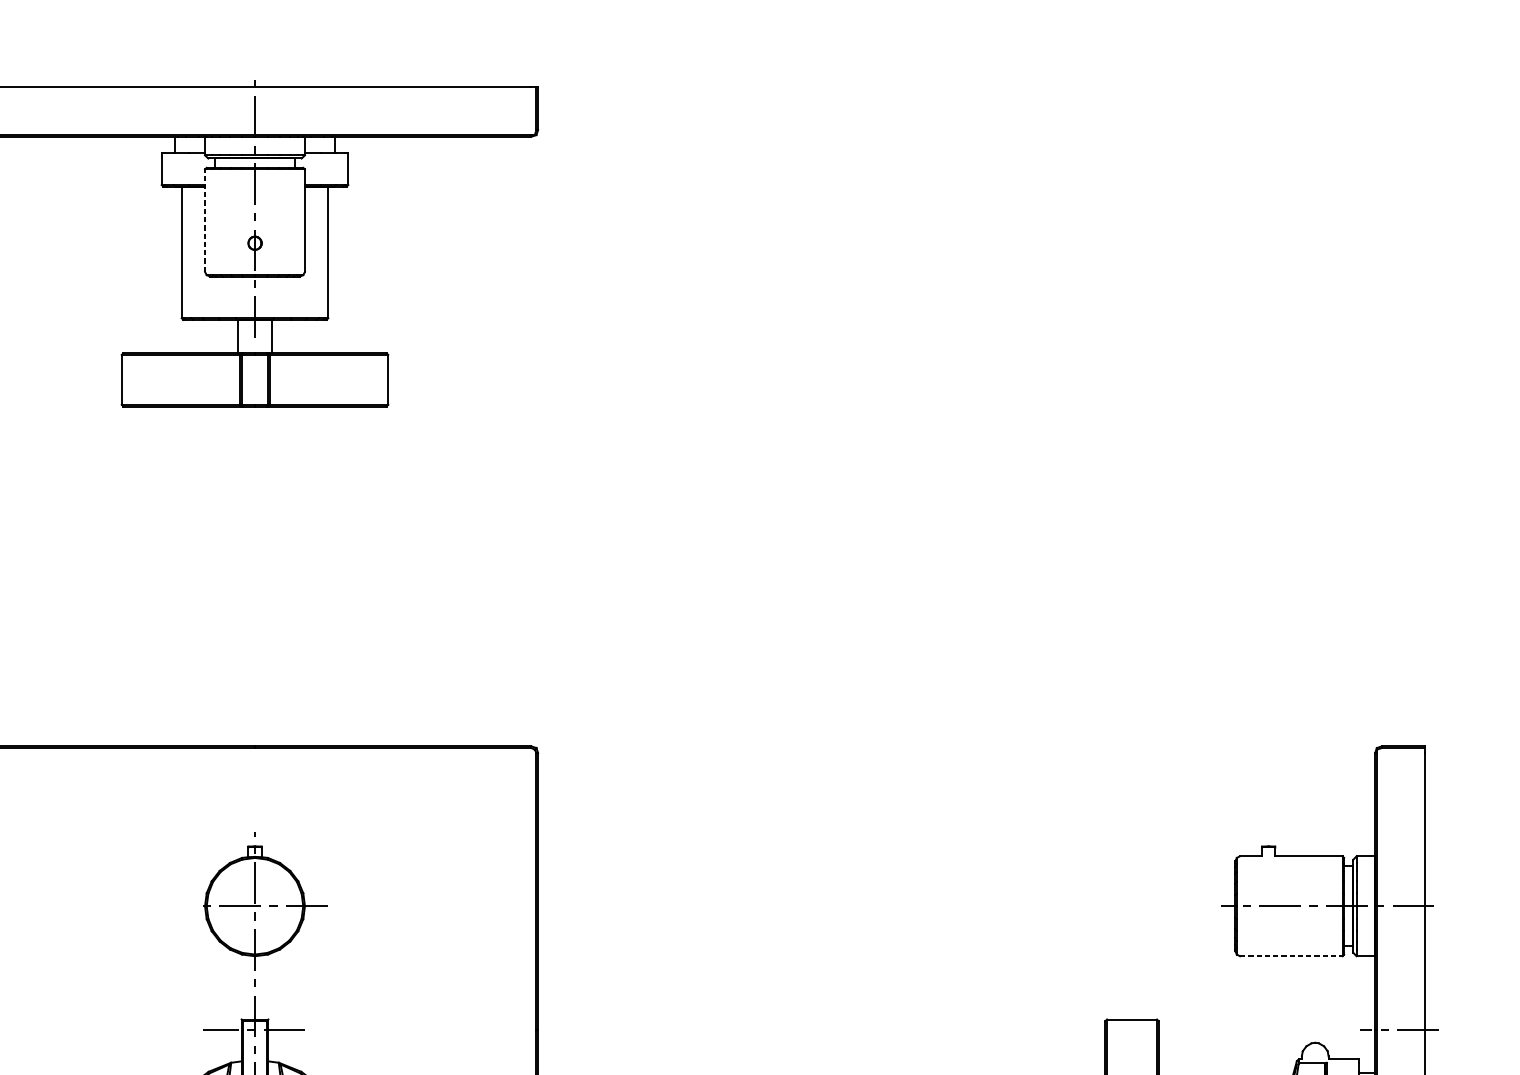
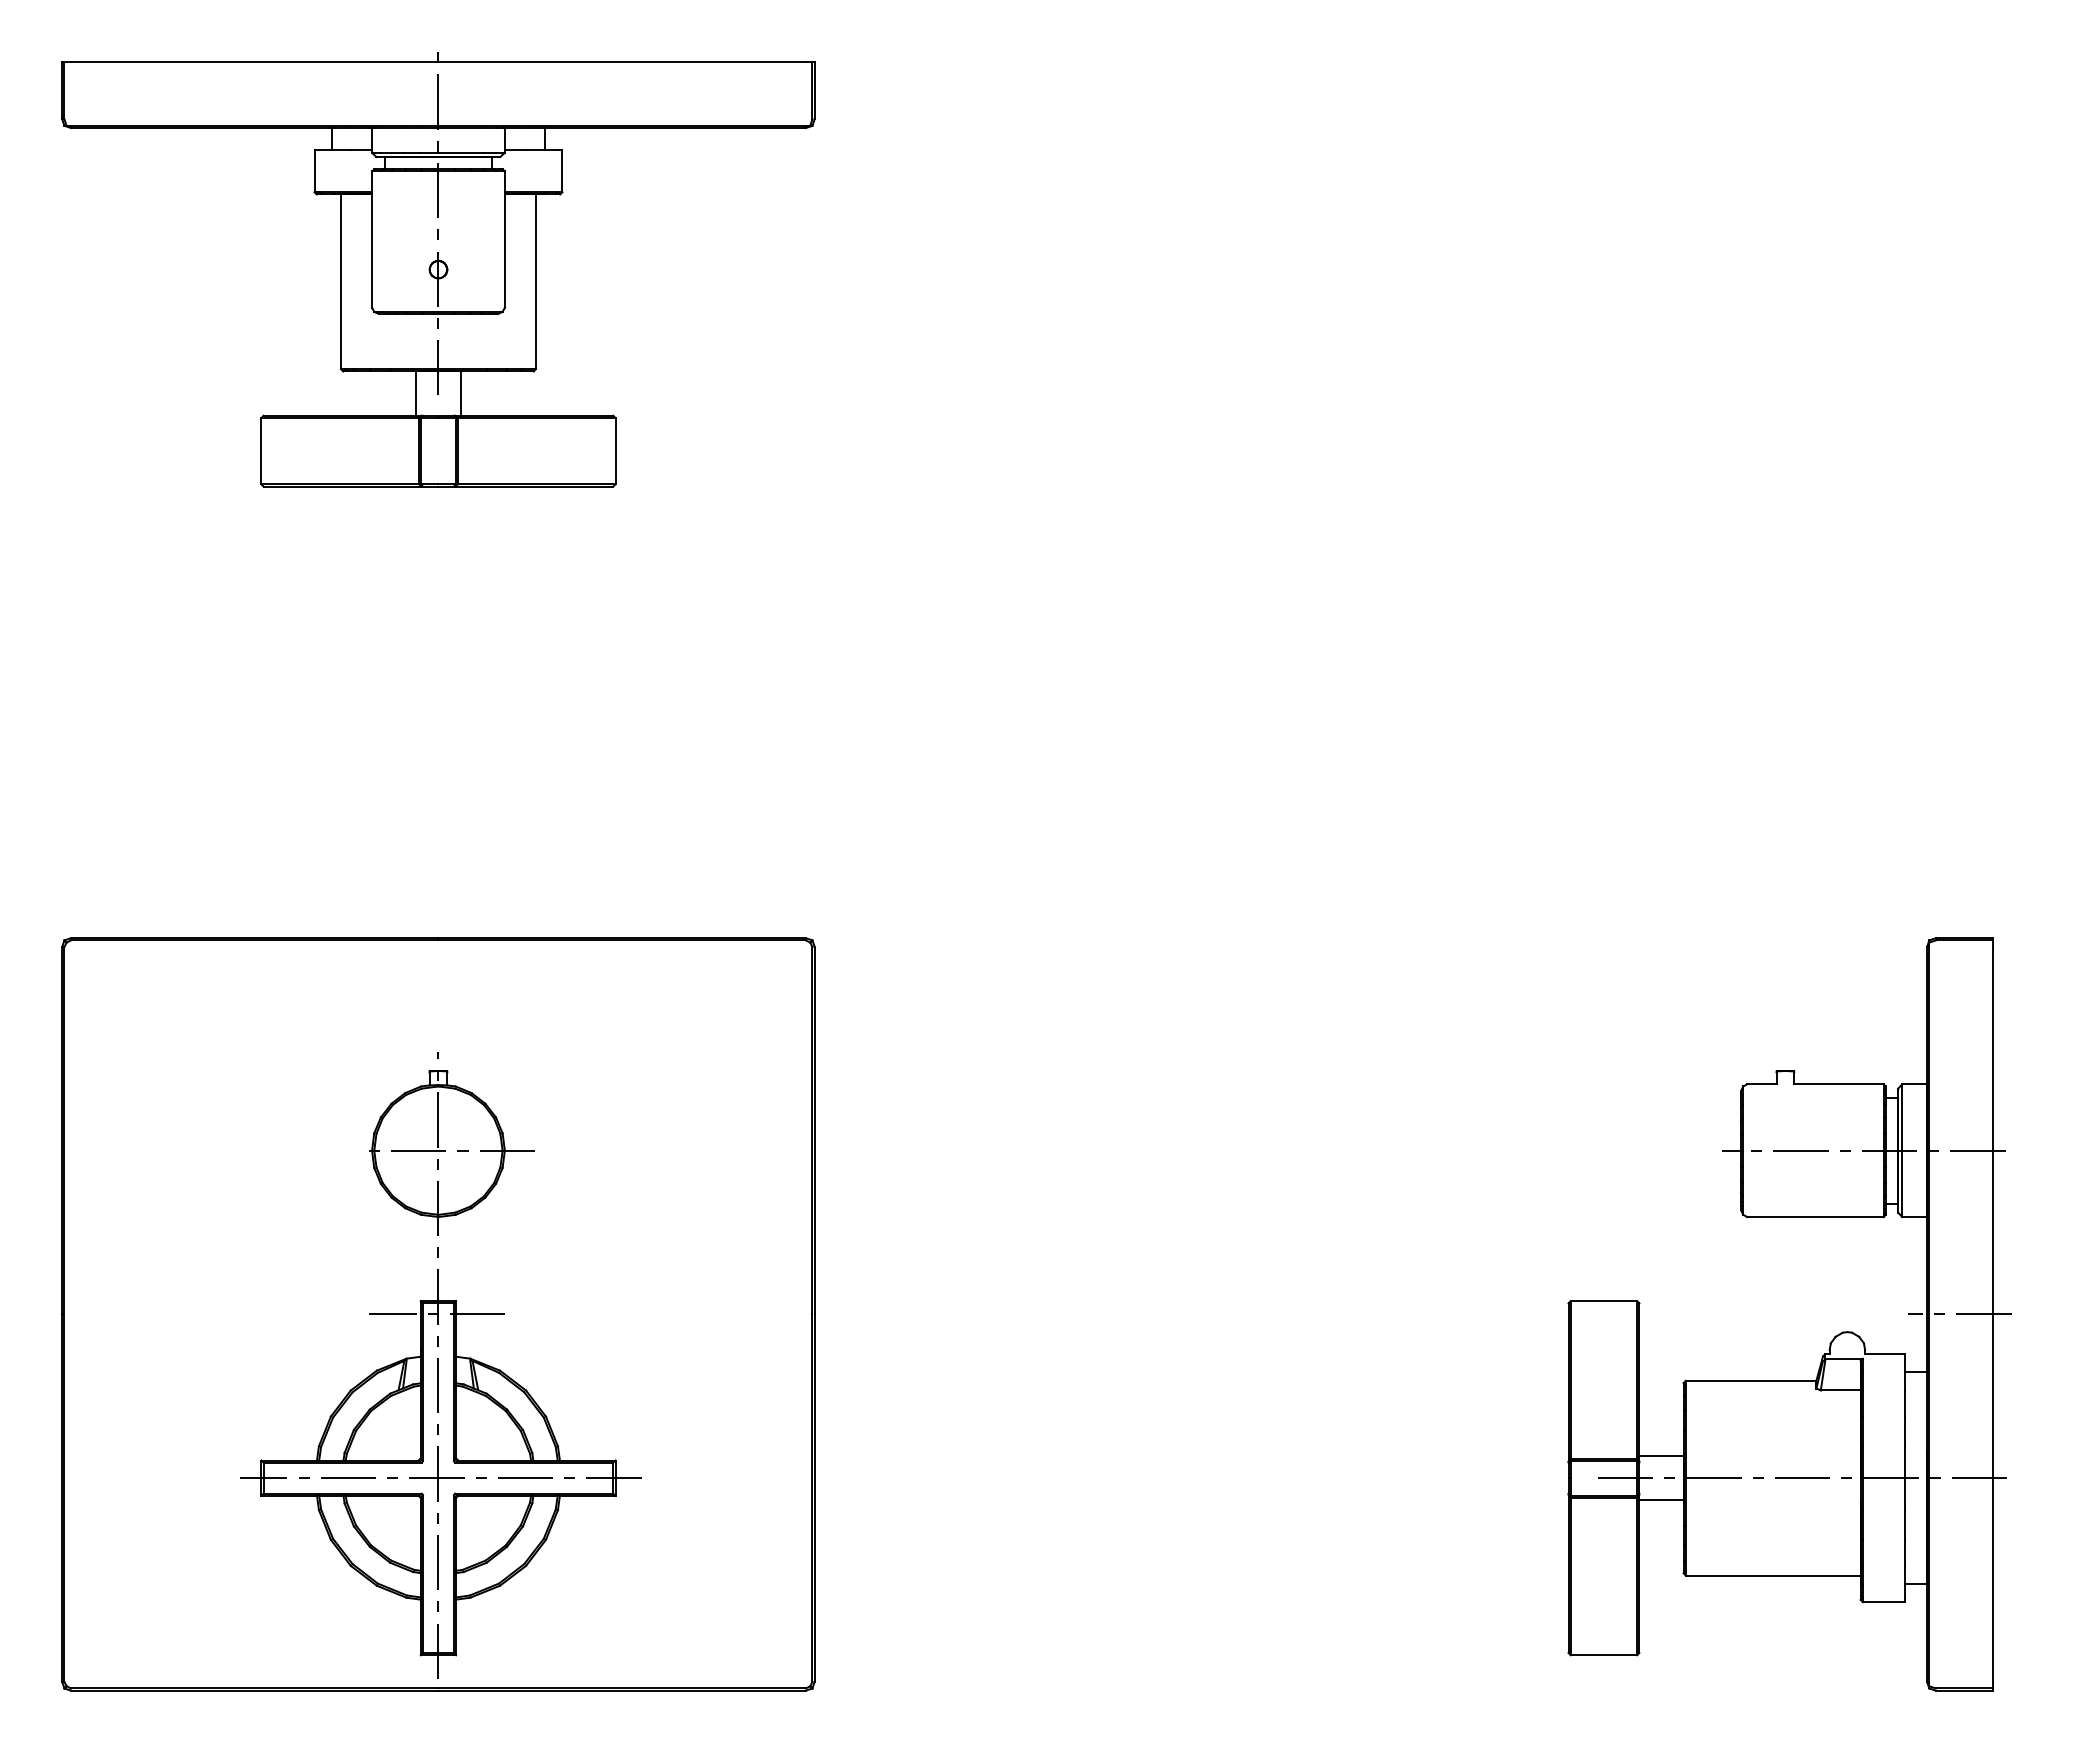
line: (205, 220) -> (372, 239), dashed -> solid
line: (1291, 956) -> (1816, 1217), dashed -> solid

